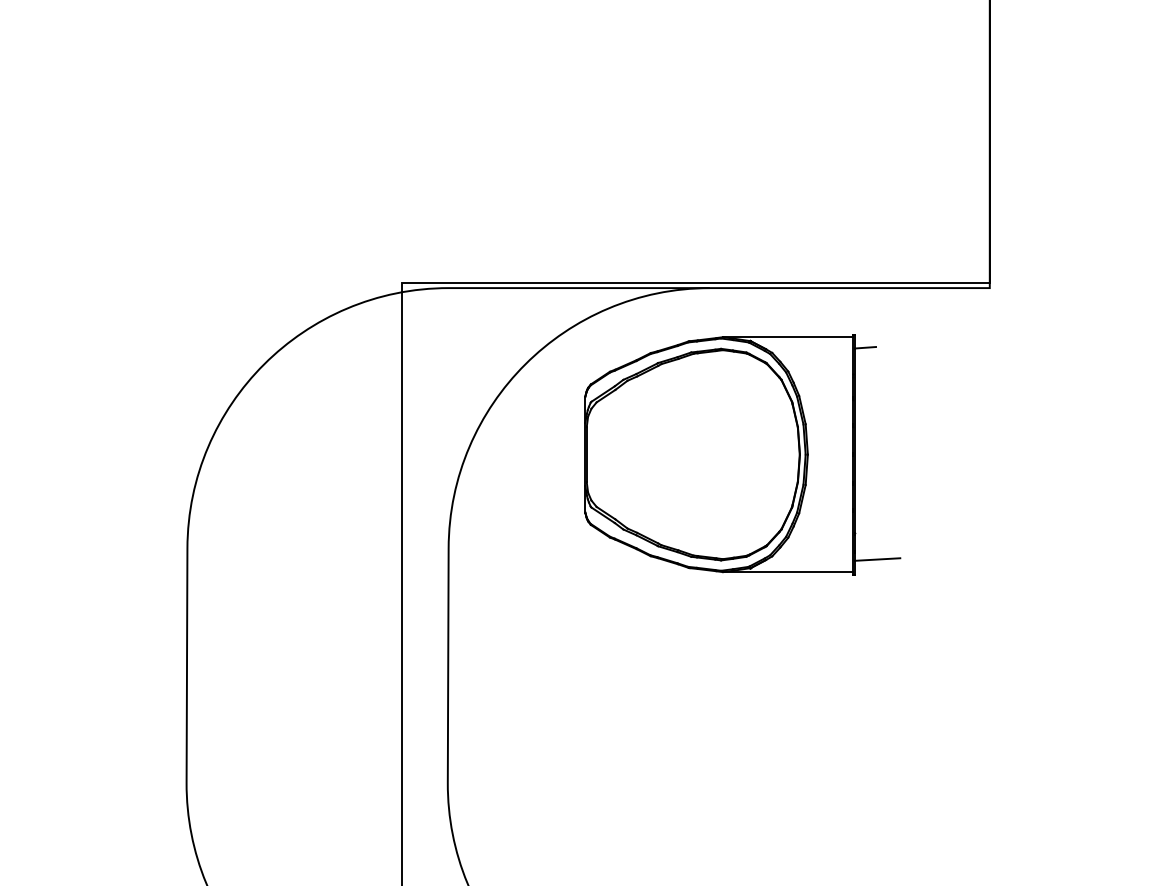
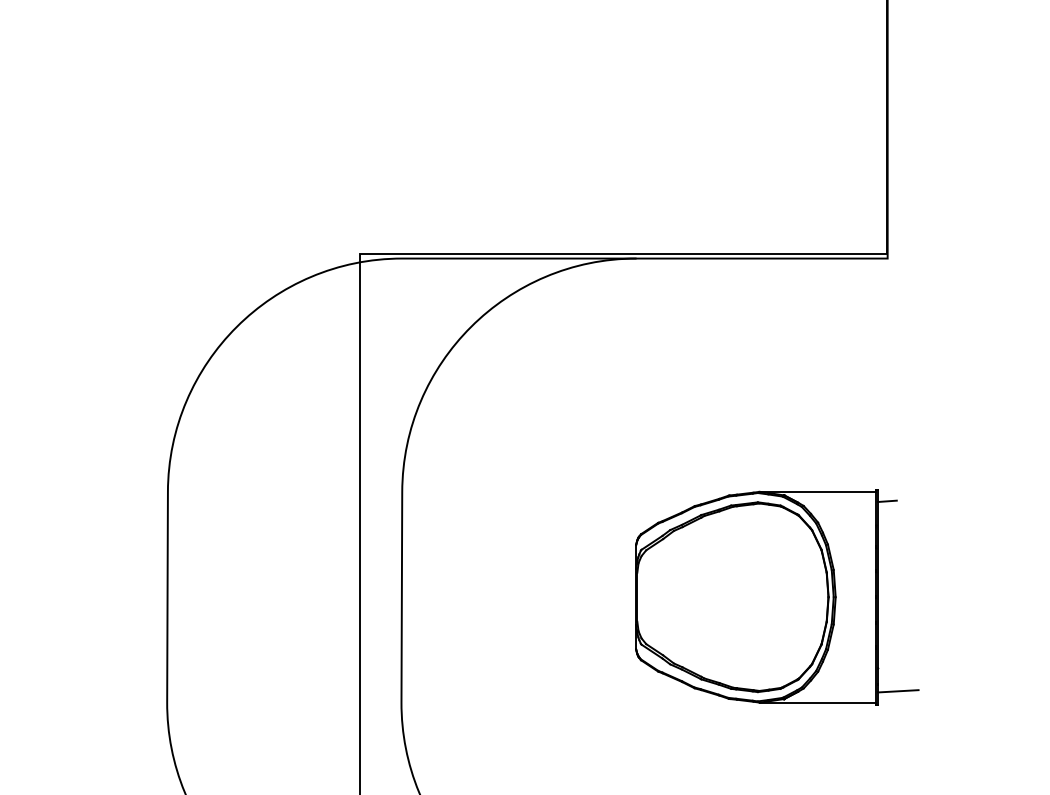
part: (742, 454) -> (777, 597), moved

